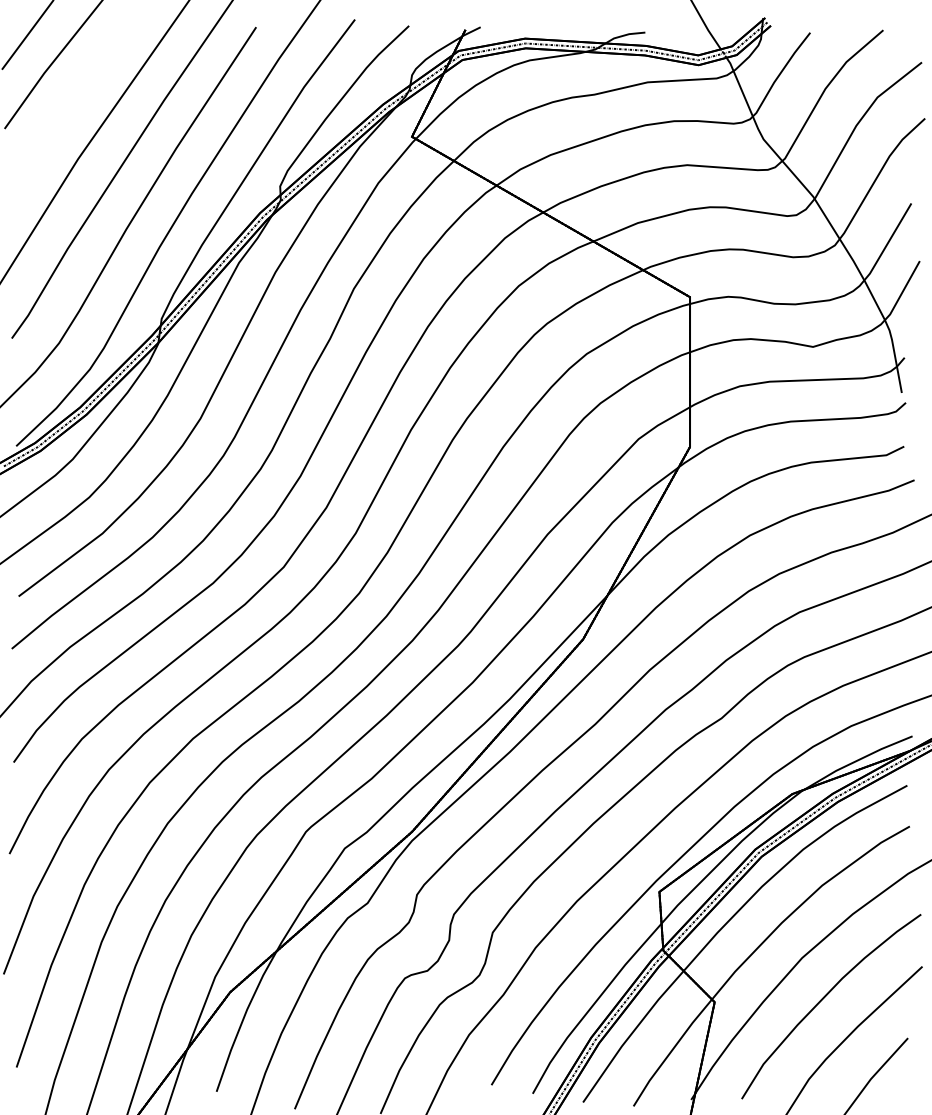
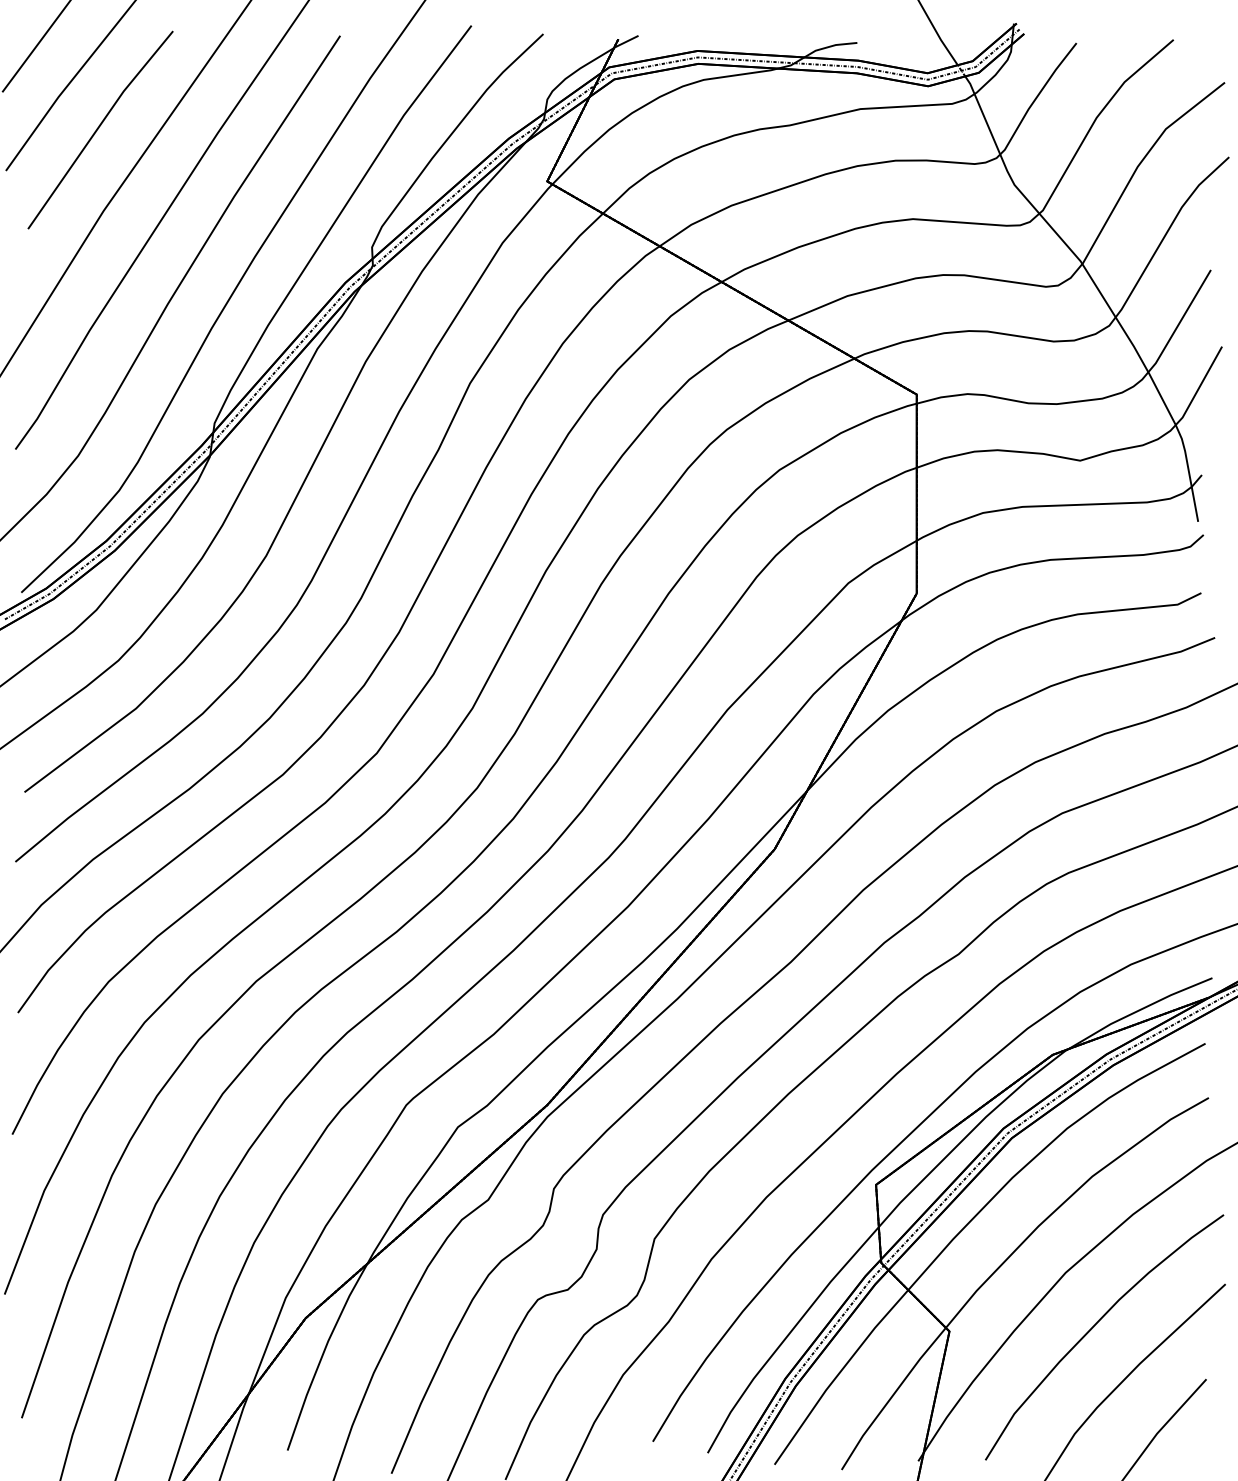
line: (75, 96) -> (99, 128), added

